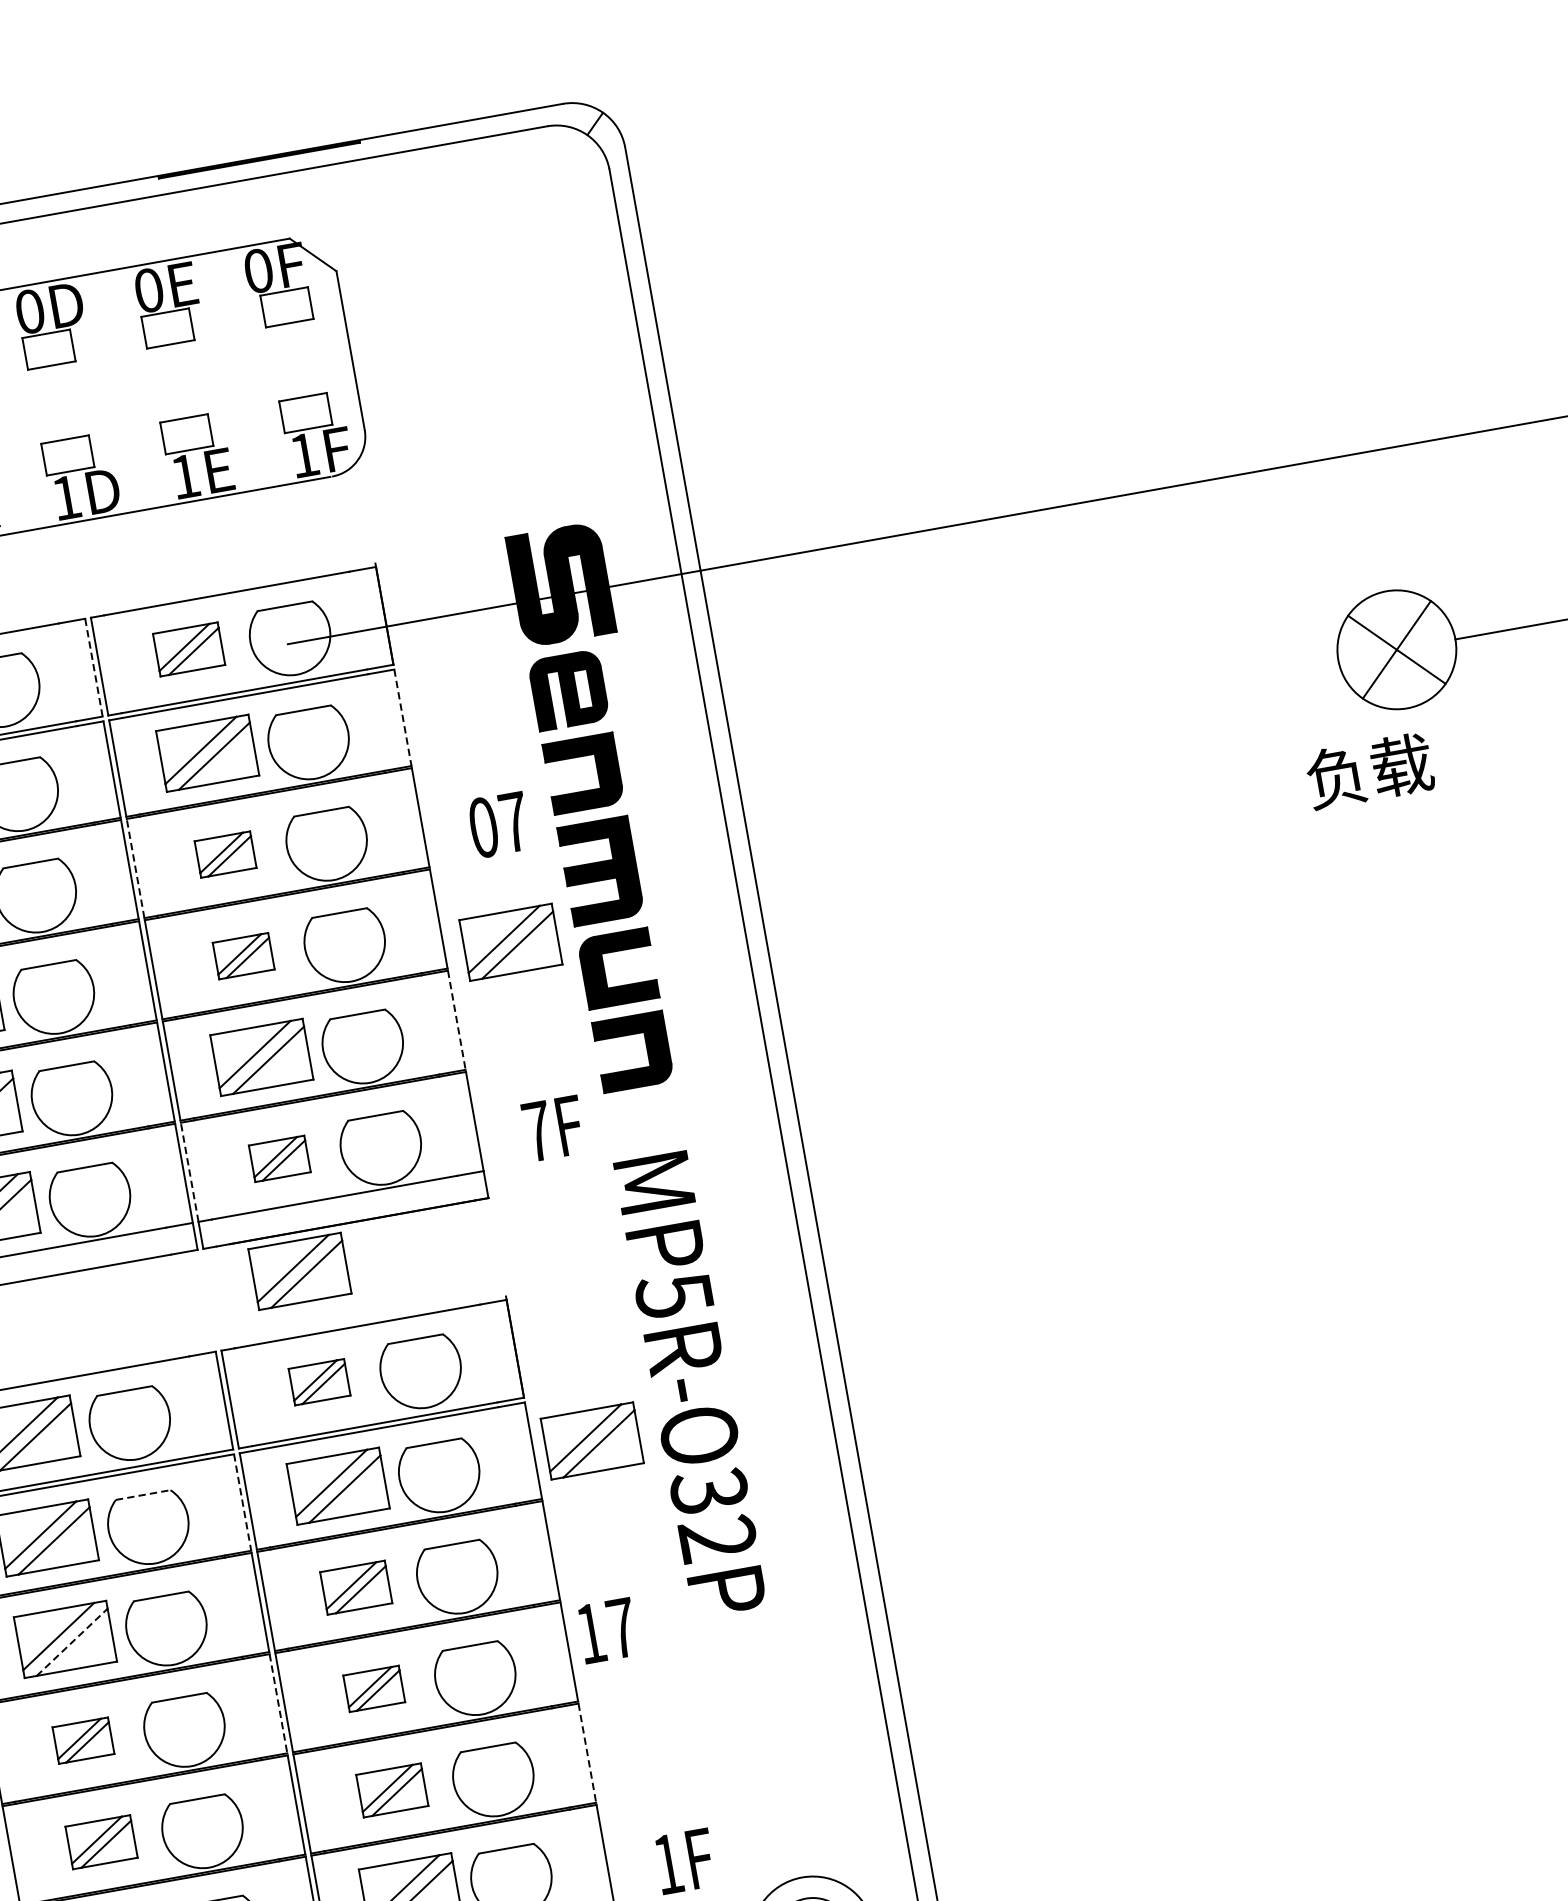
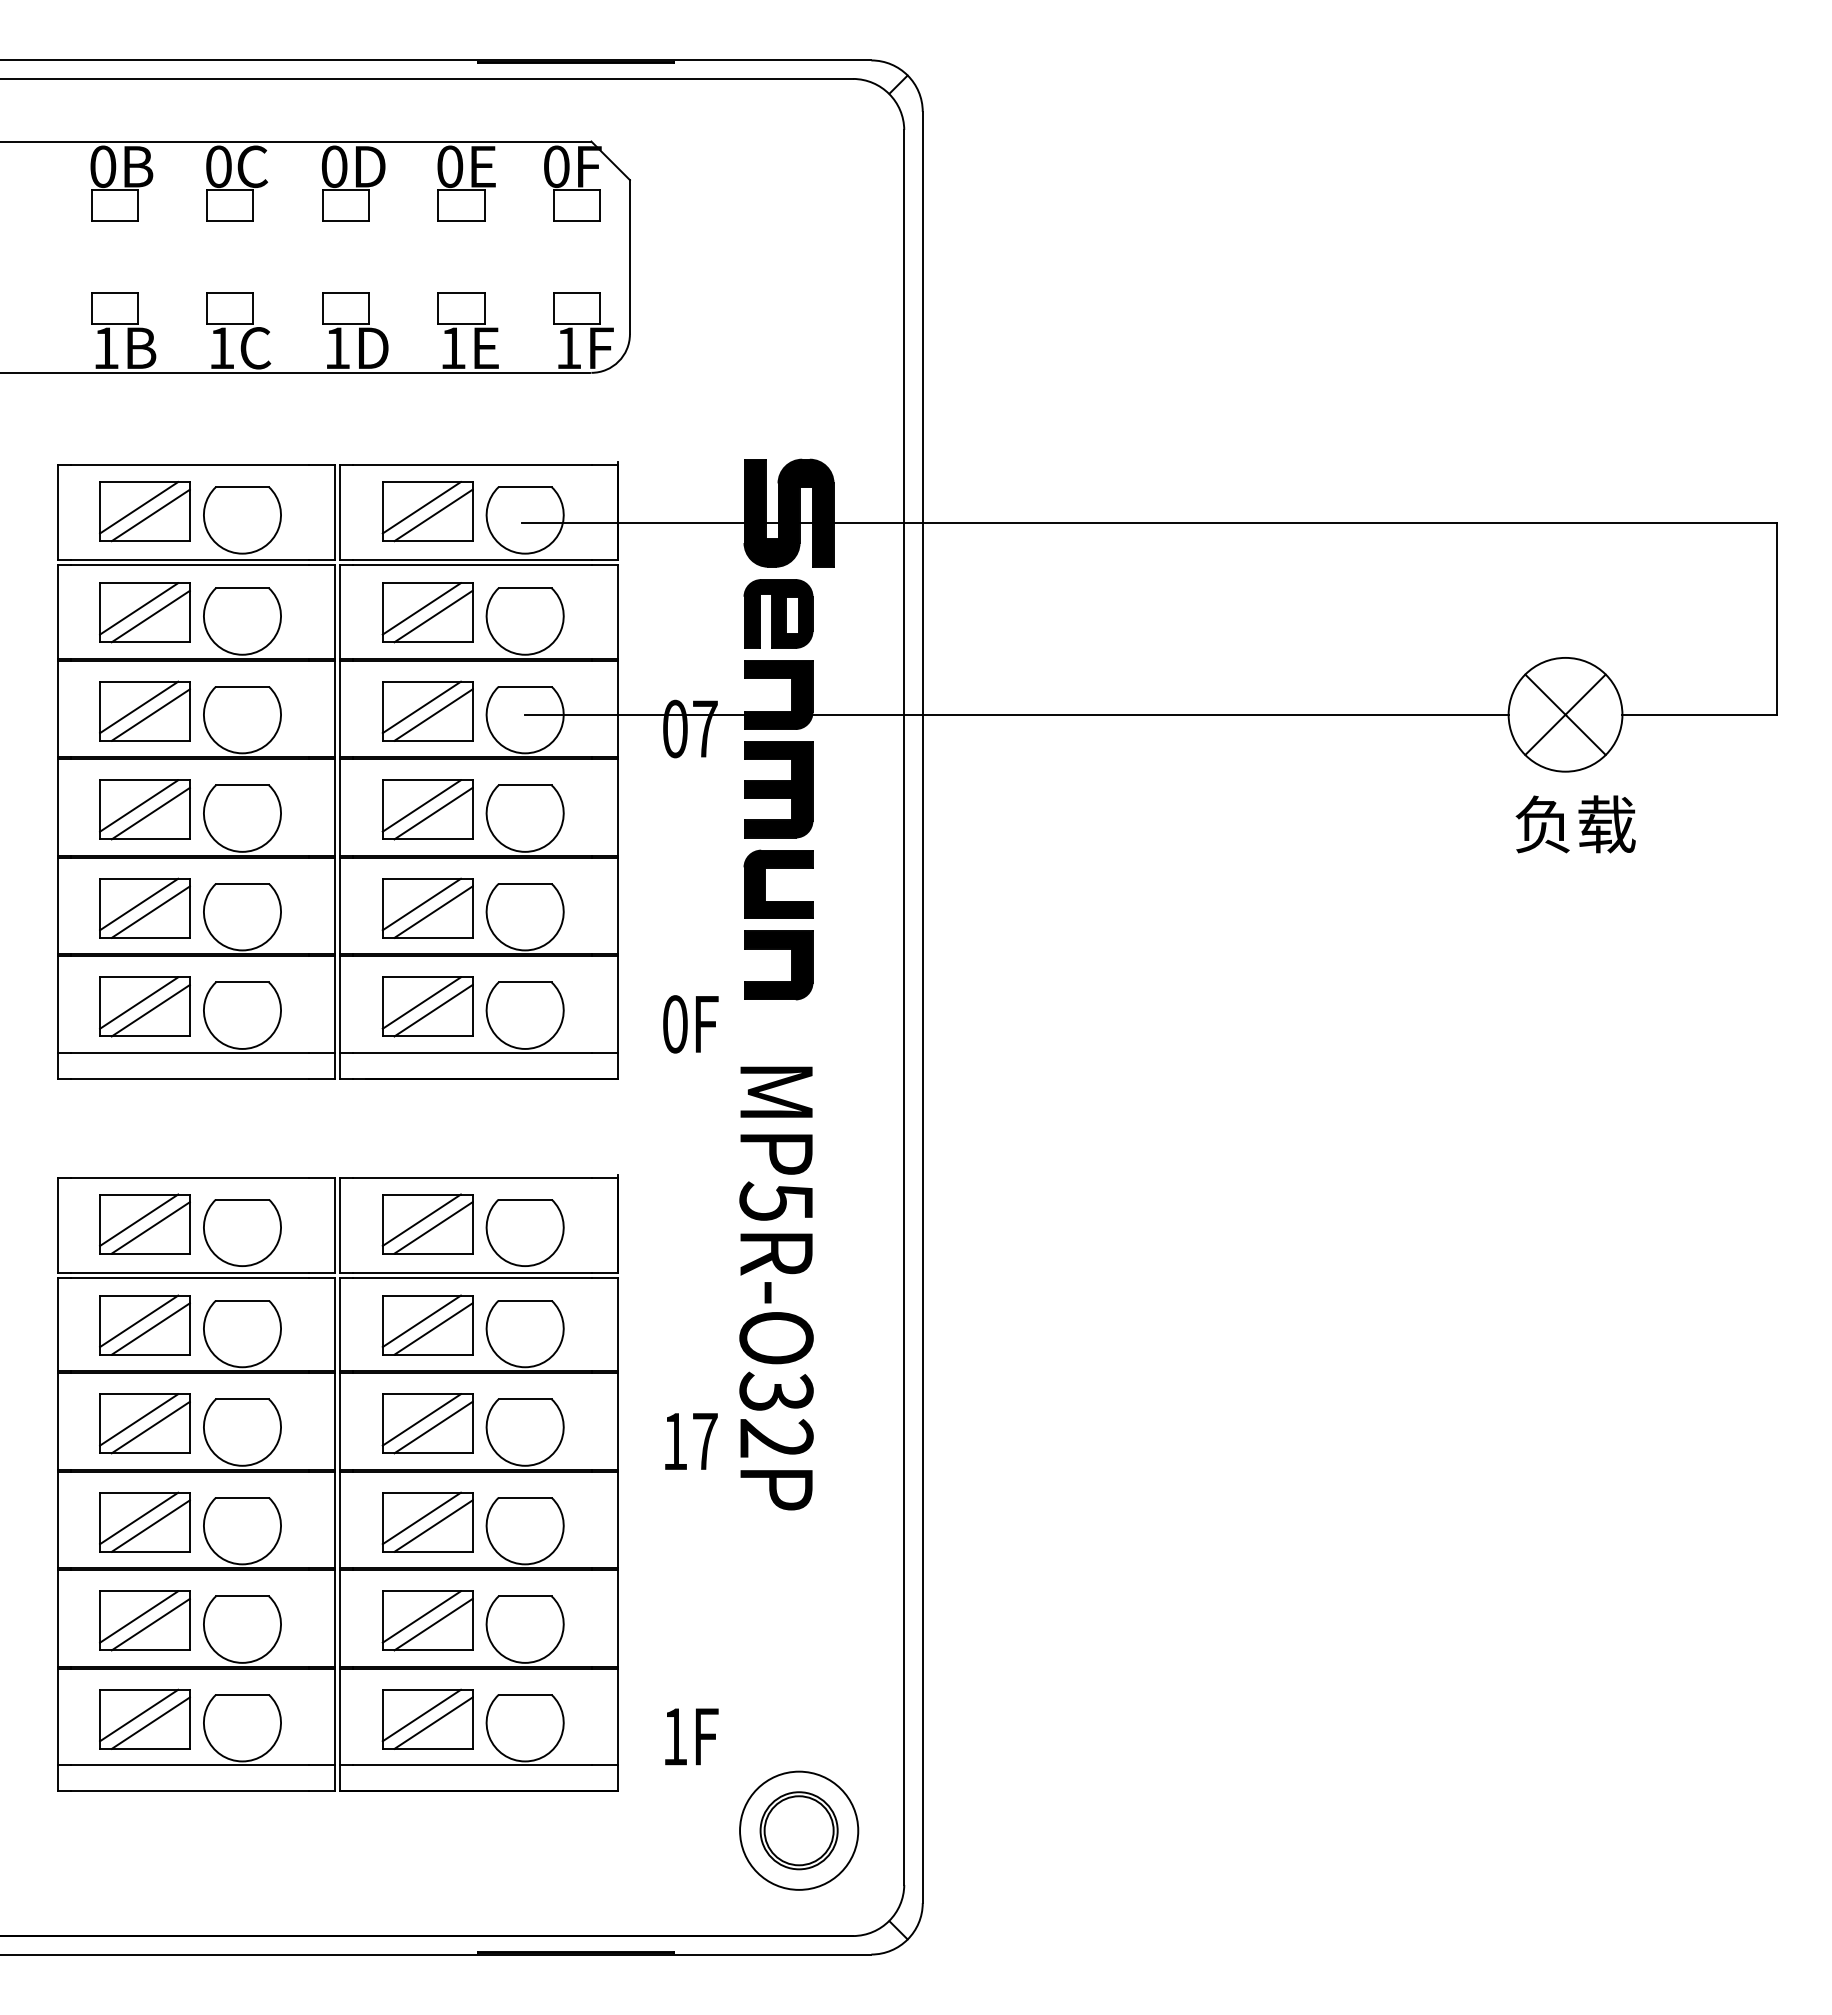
part: (188, 649) -> (427, 511), size x1.43
line: (93, 667) -> (334, 512), dashed -> solid
line: (402, 718) -> (617, 612), dashed -> solid
line: (832, 750) -> (1016, 714), added
text: (1369, 771) -> (1575, 824), moved
part: (225, 853) -> (427, 710), size x1.67
line: (135, 867) -> (340, 708), dashed -> solid
part: (510, 942) -> (681, 841), removed
part: (243, 955) -> (427, 809), size x1.67
line: (456, 1020) -> (617, 906), dashed -> solid
text: (538, 1131) -> (675, 1024), 7F -> 0F
part: (279, 1158) -> (427, 1006), size x1.67
line: (189, 1171) -> (340, 1003), dashed -> solid
part: (299, 1270) -> (427, 1115), removed
part: (319, 1381) -> (427, 1223), size x1.67
part: (592, 1440) -> (674, 1324), removed
line: (143, 1494) -> (242, 1300), dashed -> solid
line: (242, 1502) -> (334, 1324), dashed -> solid
part: (356, 1587) -> (427, 1423), size x1.43
text: (607, 1630) -> (691, 1441), moved
line: (71, 1642) -> (150, 1427), dashed -> solid
part: (374, 1688) -> (427, 1521), size x1.67
line: (278, 1704) -> (334, 1520), dashed -> solid
part: (82, 1740) -> (144, 1521), size x1.67
line: (587, 1754) -> (617, 1619), dashed -> solid
part: (392, 1790) -> (427, 1620), size x1.43
part: (101, 1841) -> (144, 1620), size x1.43

